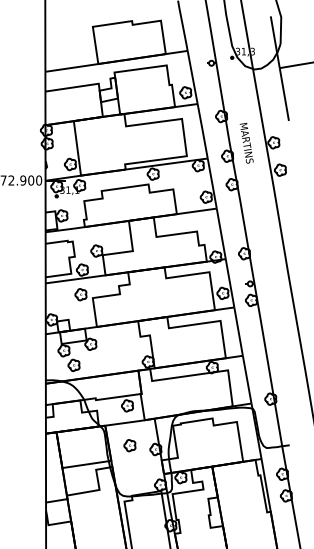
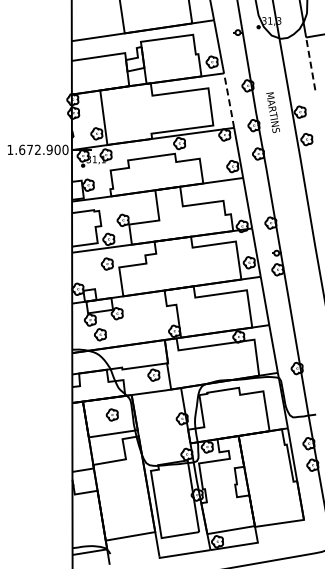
line: (284, 94) -> (310, 63), solid -> dashed
line: (203, 130) -> (229, 99), solid -> dashed
part: (129, 445) -> (111, 414), moved

